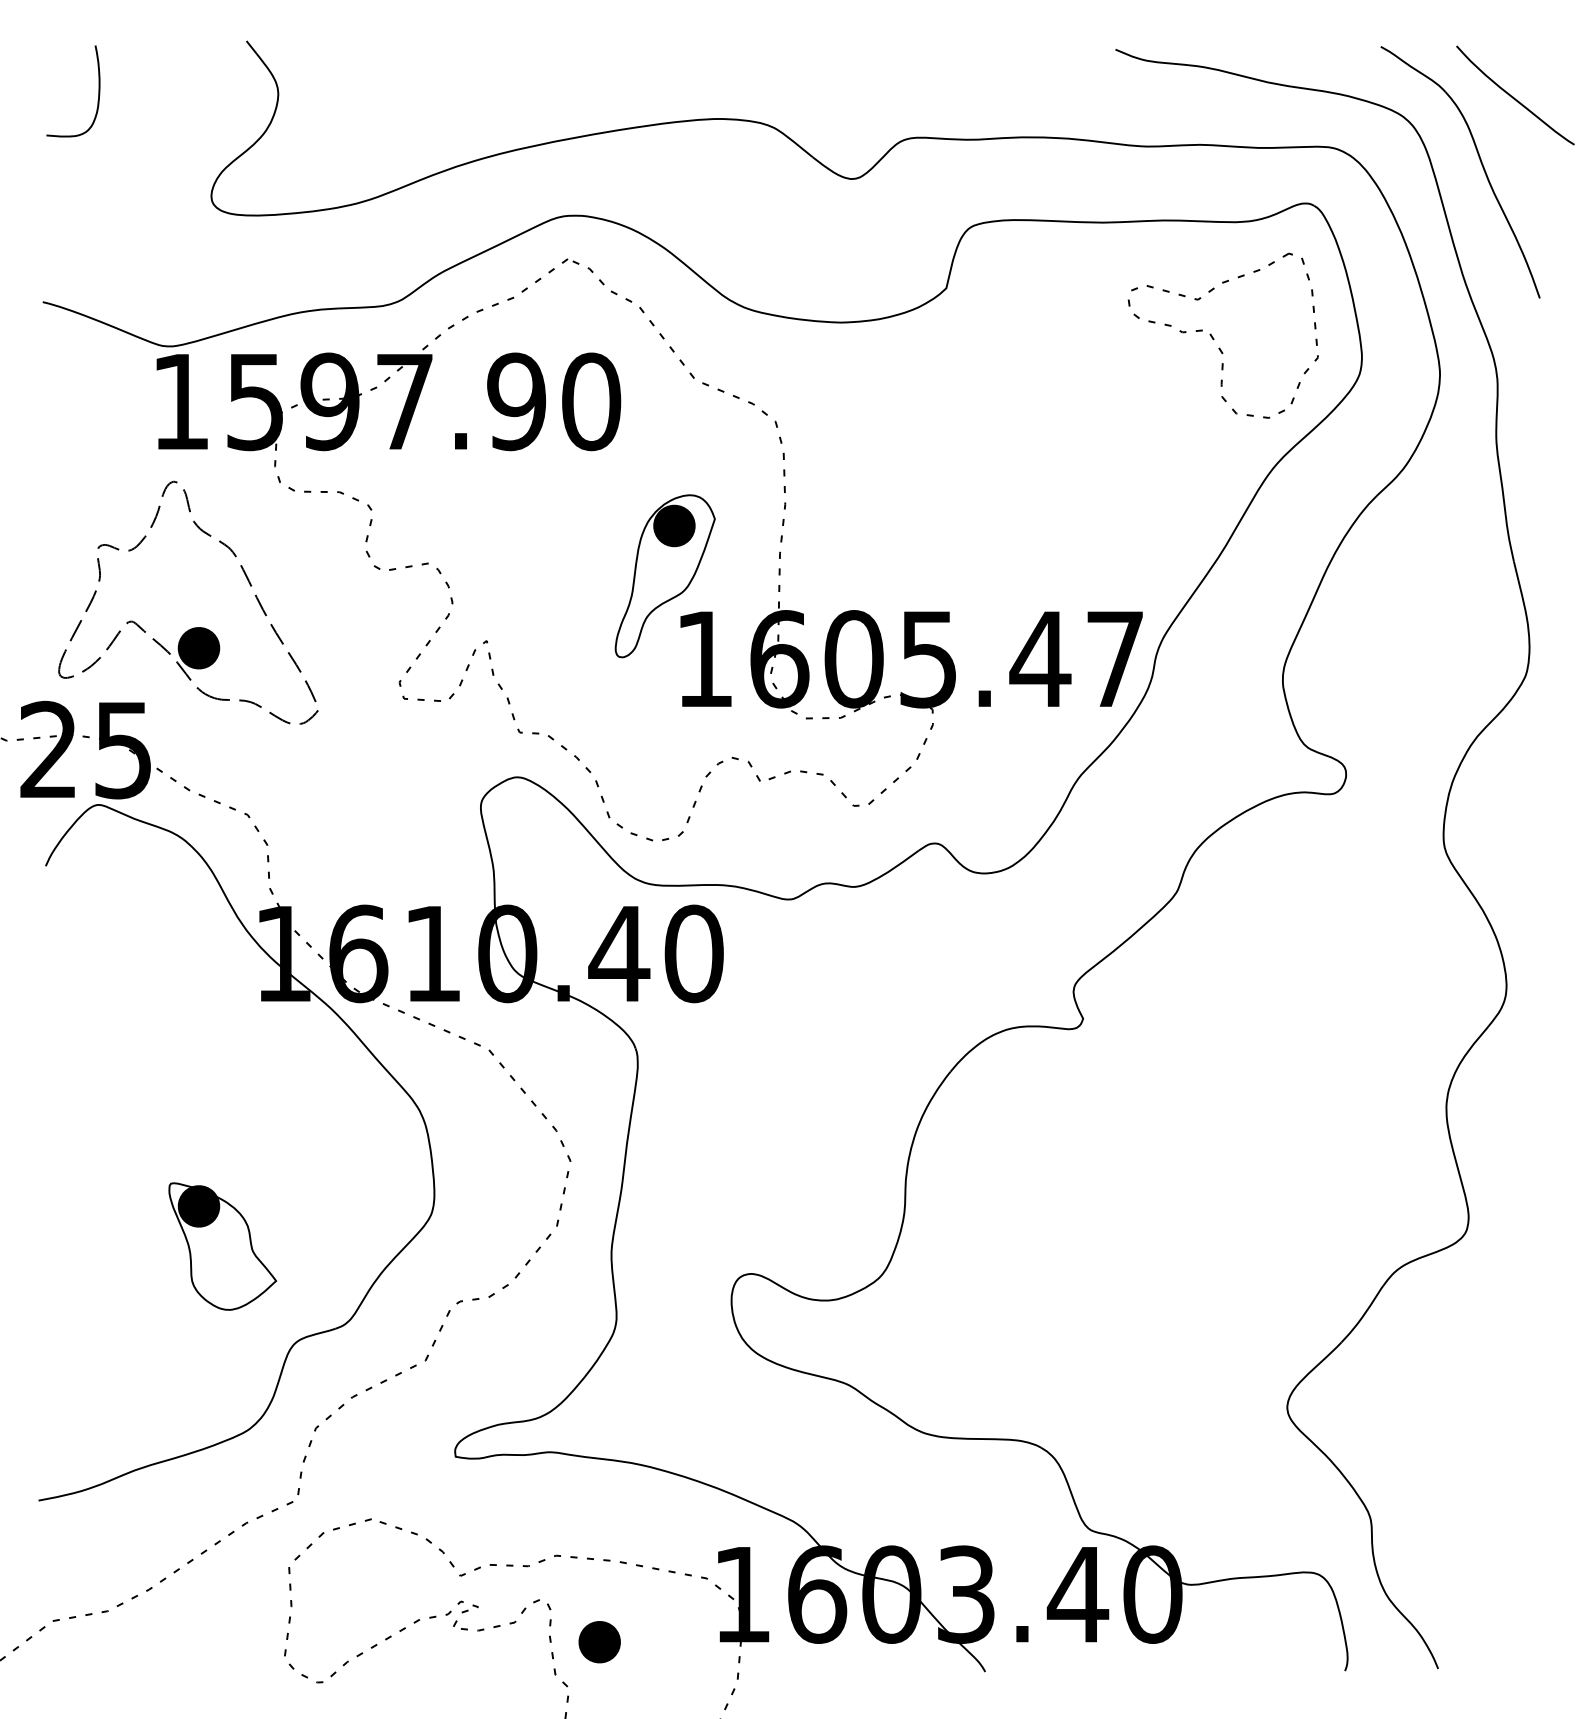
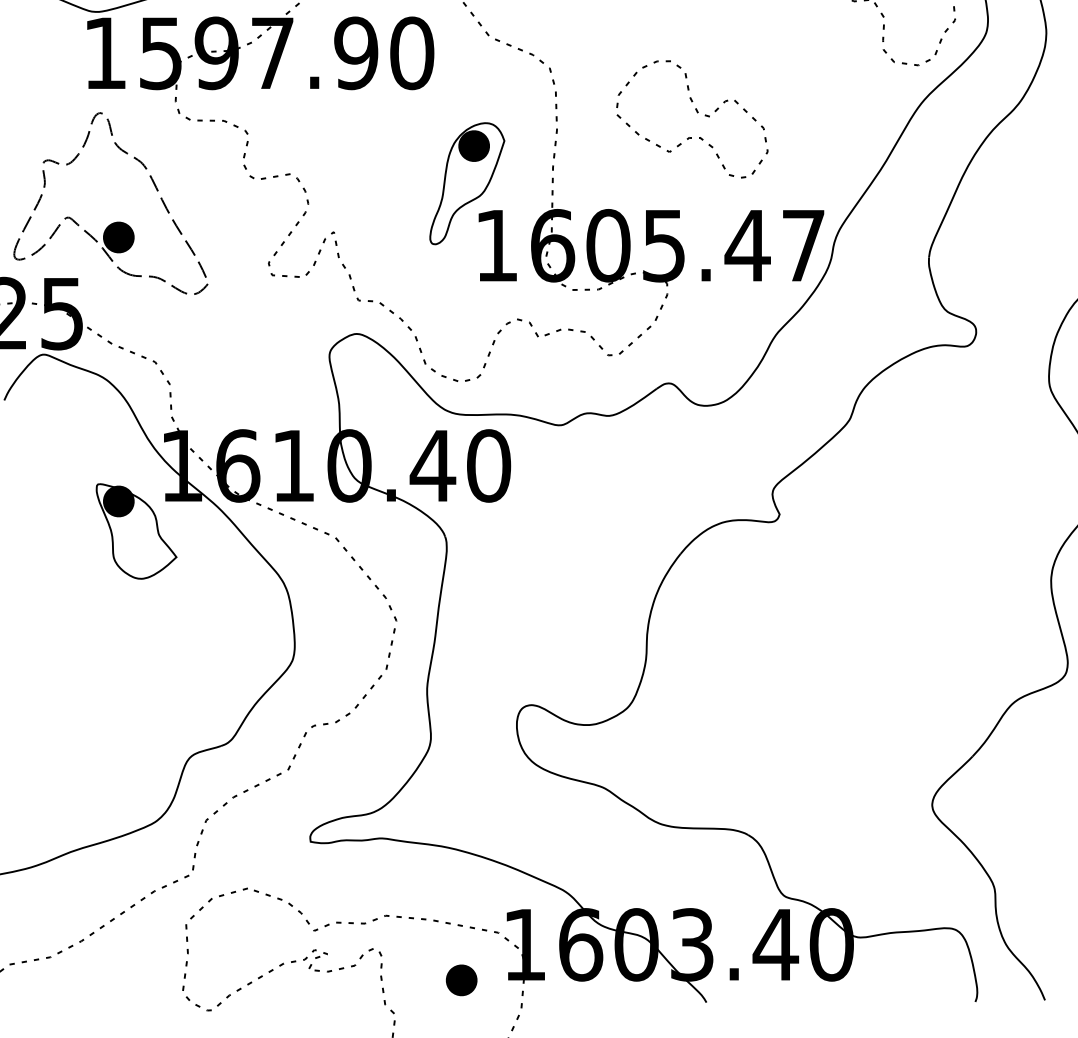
part: (972, 481) -> (696, 112), added
part: (222, 1246) -> (136, 531), moved
part: (599, 1642) -> (461, 980), moved

